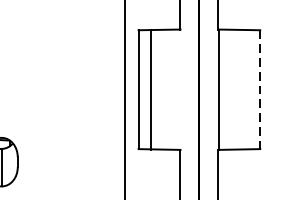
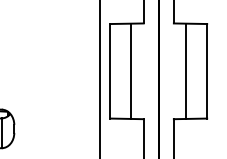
line: (151, 88) -> (131, 70), moved
line: (219, 88) -> (186, 70), moved
line: (260, 89) -> (207, 71), dashed -> solid

